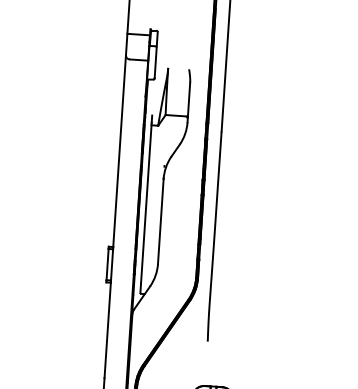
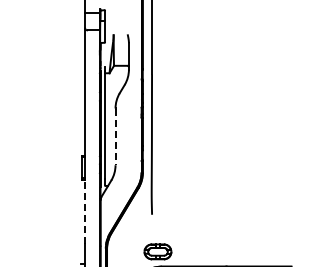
line: (160, 222) -> (115, 137), solid -> dashed
line: (108, 330) -> (85, 211), solid -> dashed

